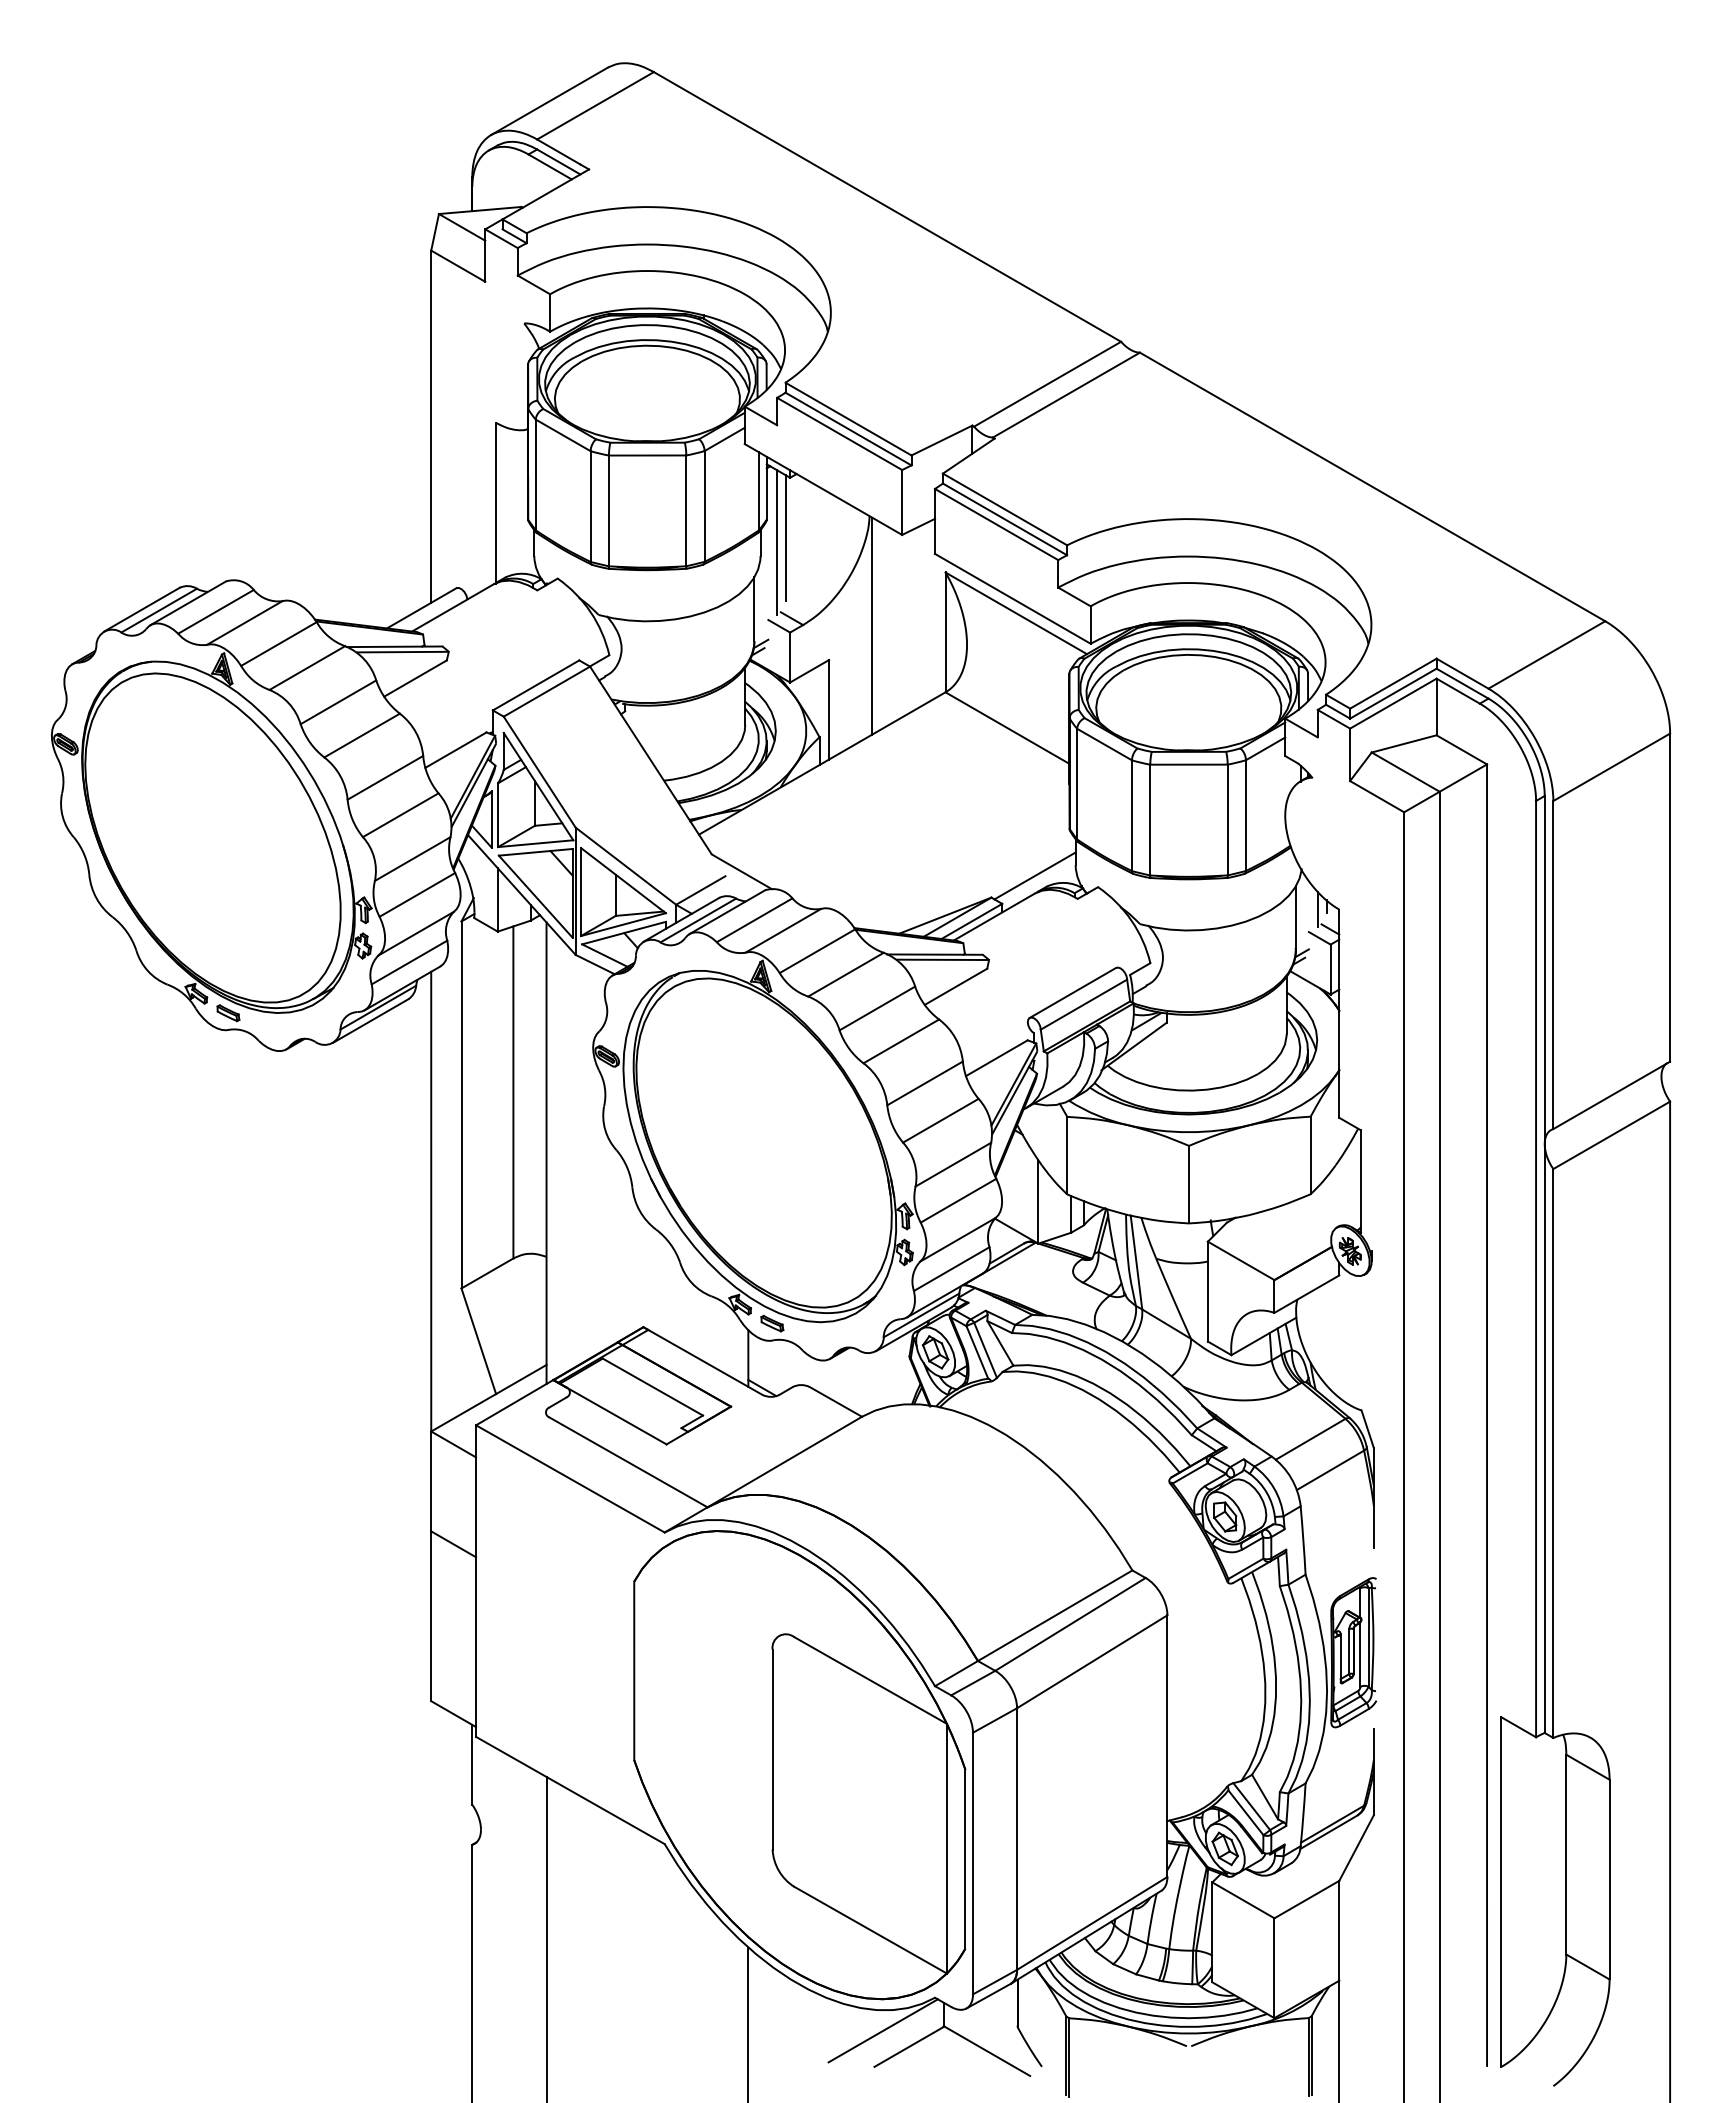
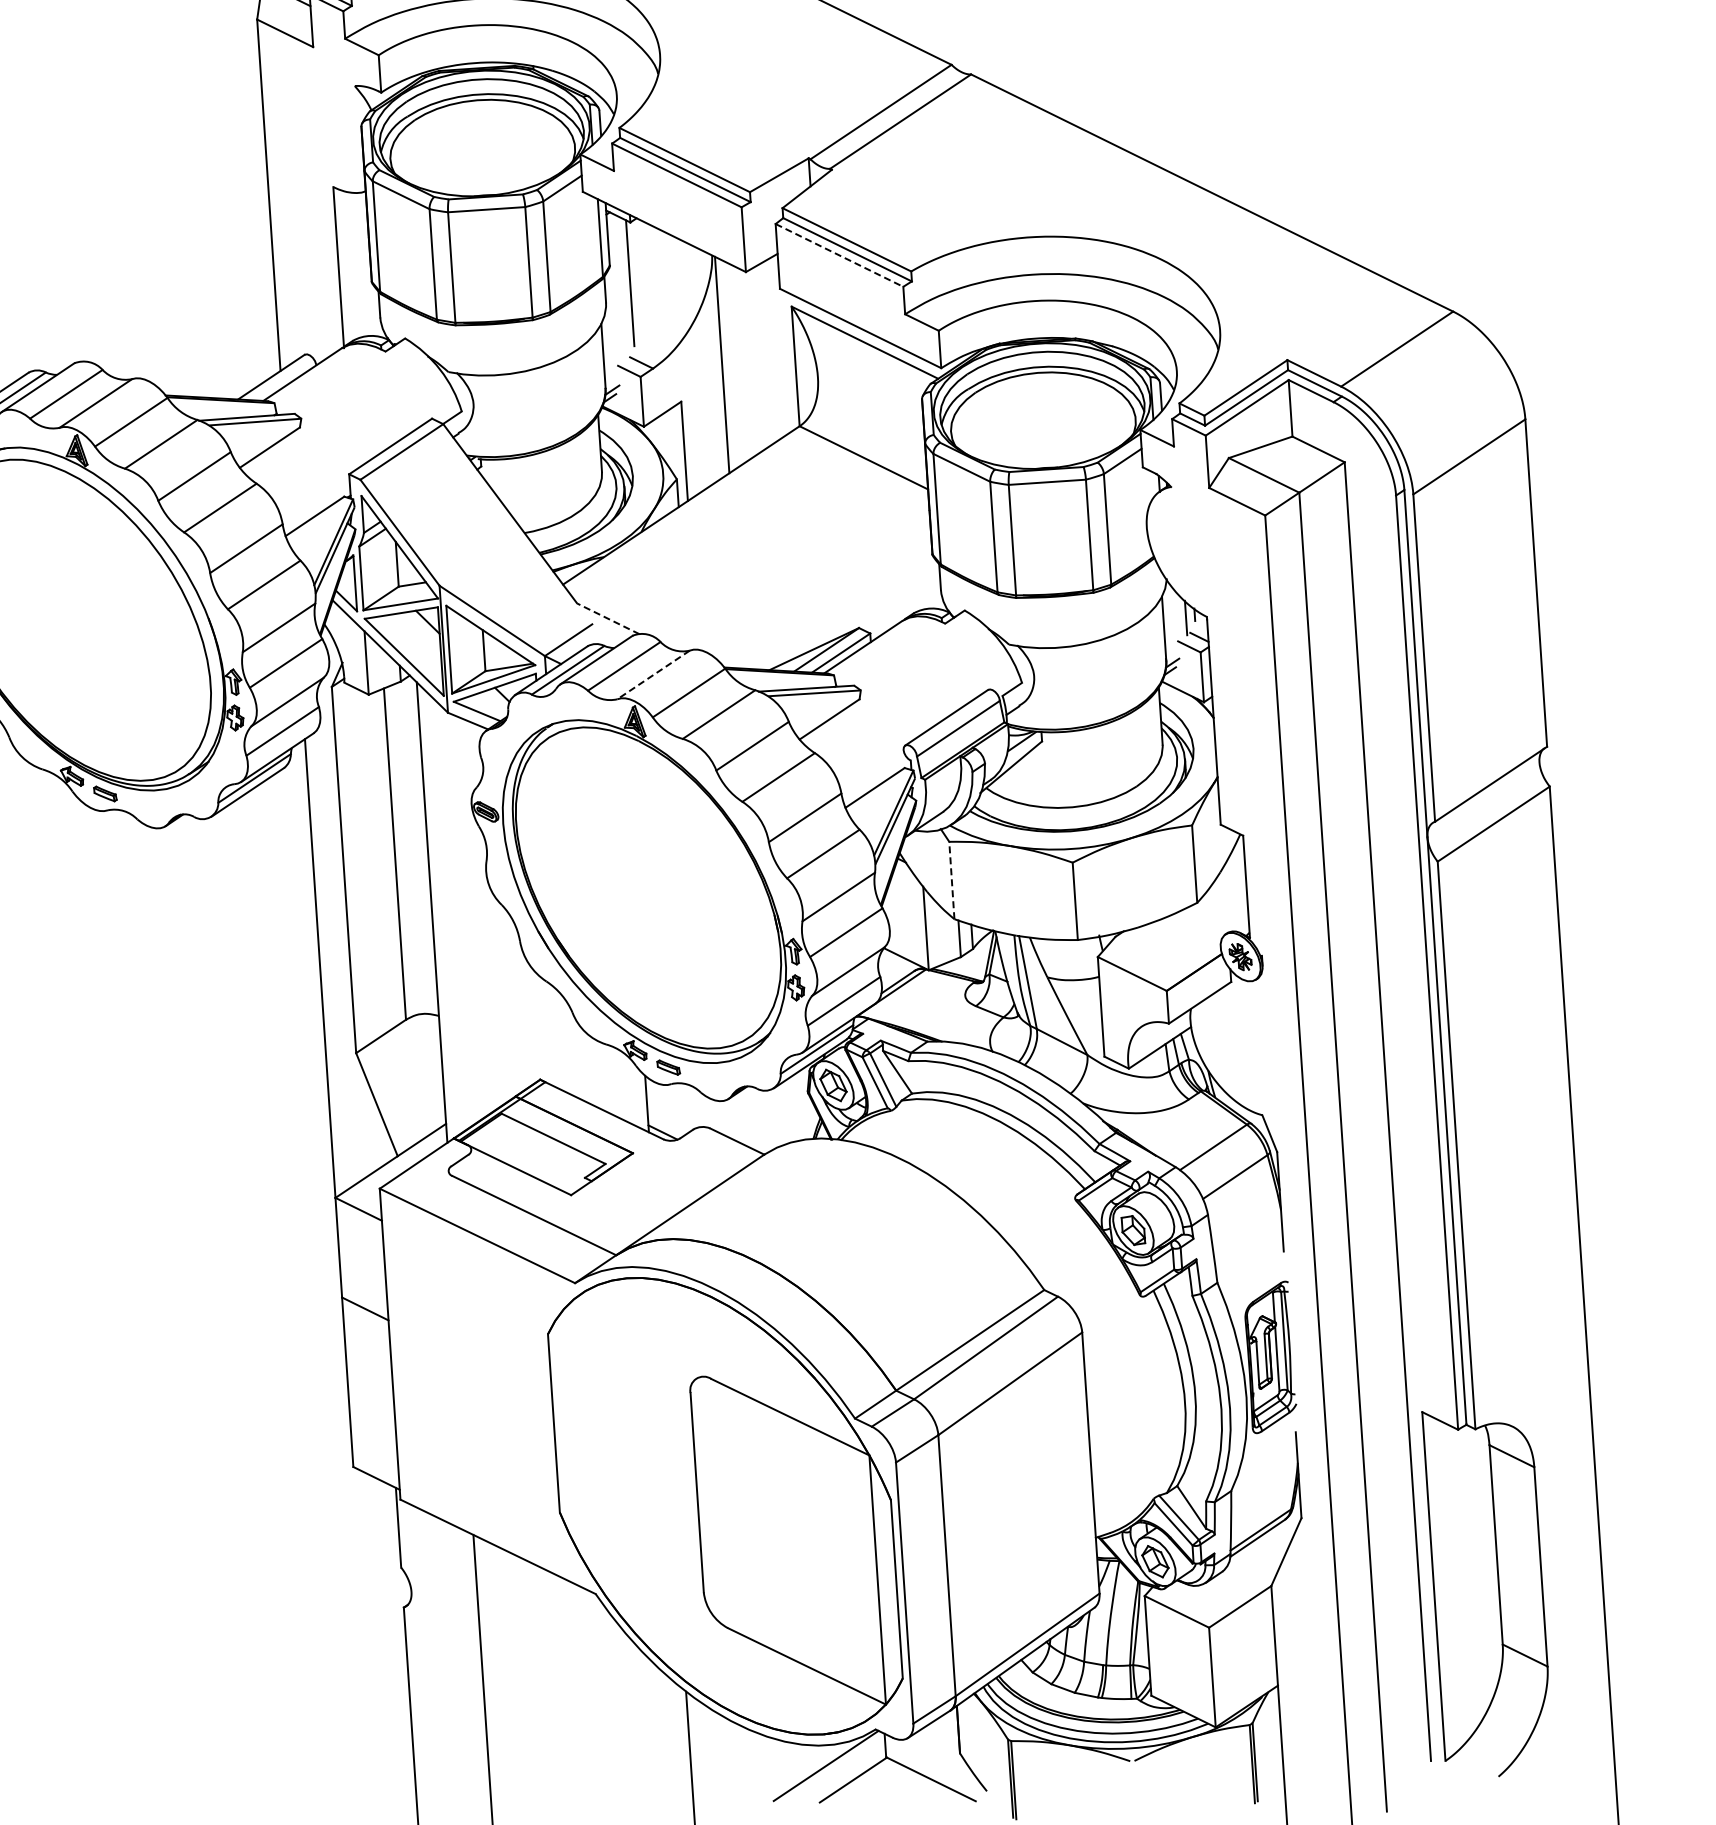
line: (997, 524) -> (840, 255), solid -> dashed
line: (777, 542) -> (622, 287), removed
line: (741, 871) -> (607, 618), solid -> dashed
line: (1034, 875) -> (900, 603), removed
line: (783, 930) -> (653, 674), solid -> dashed
line: (1067, 1155) -> (952, 880), solid -> dashed

